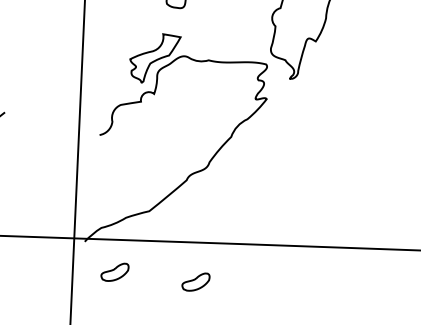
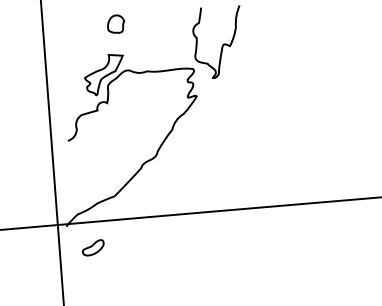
part: (196, 281) -> (158, 247), removed

